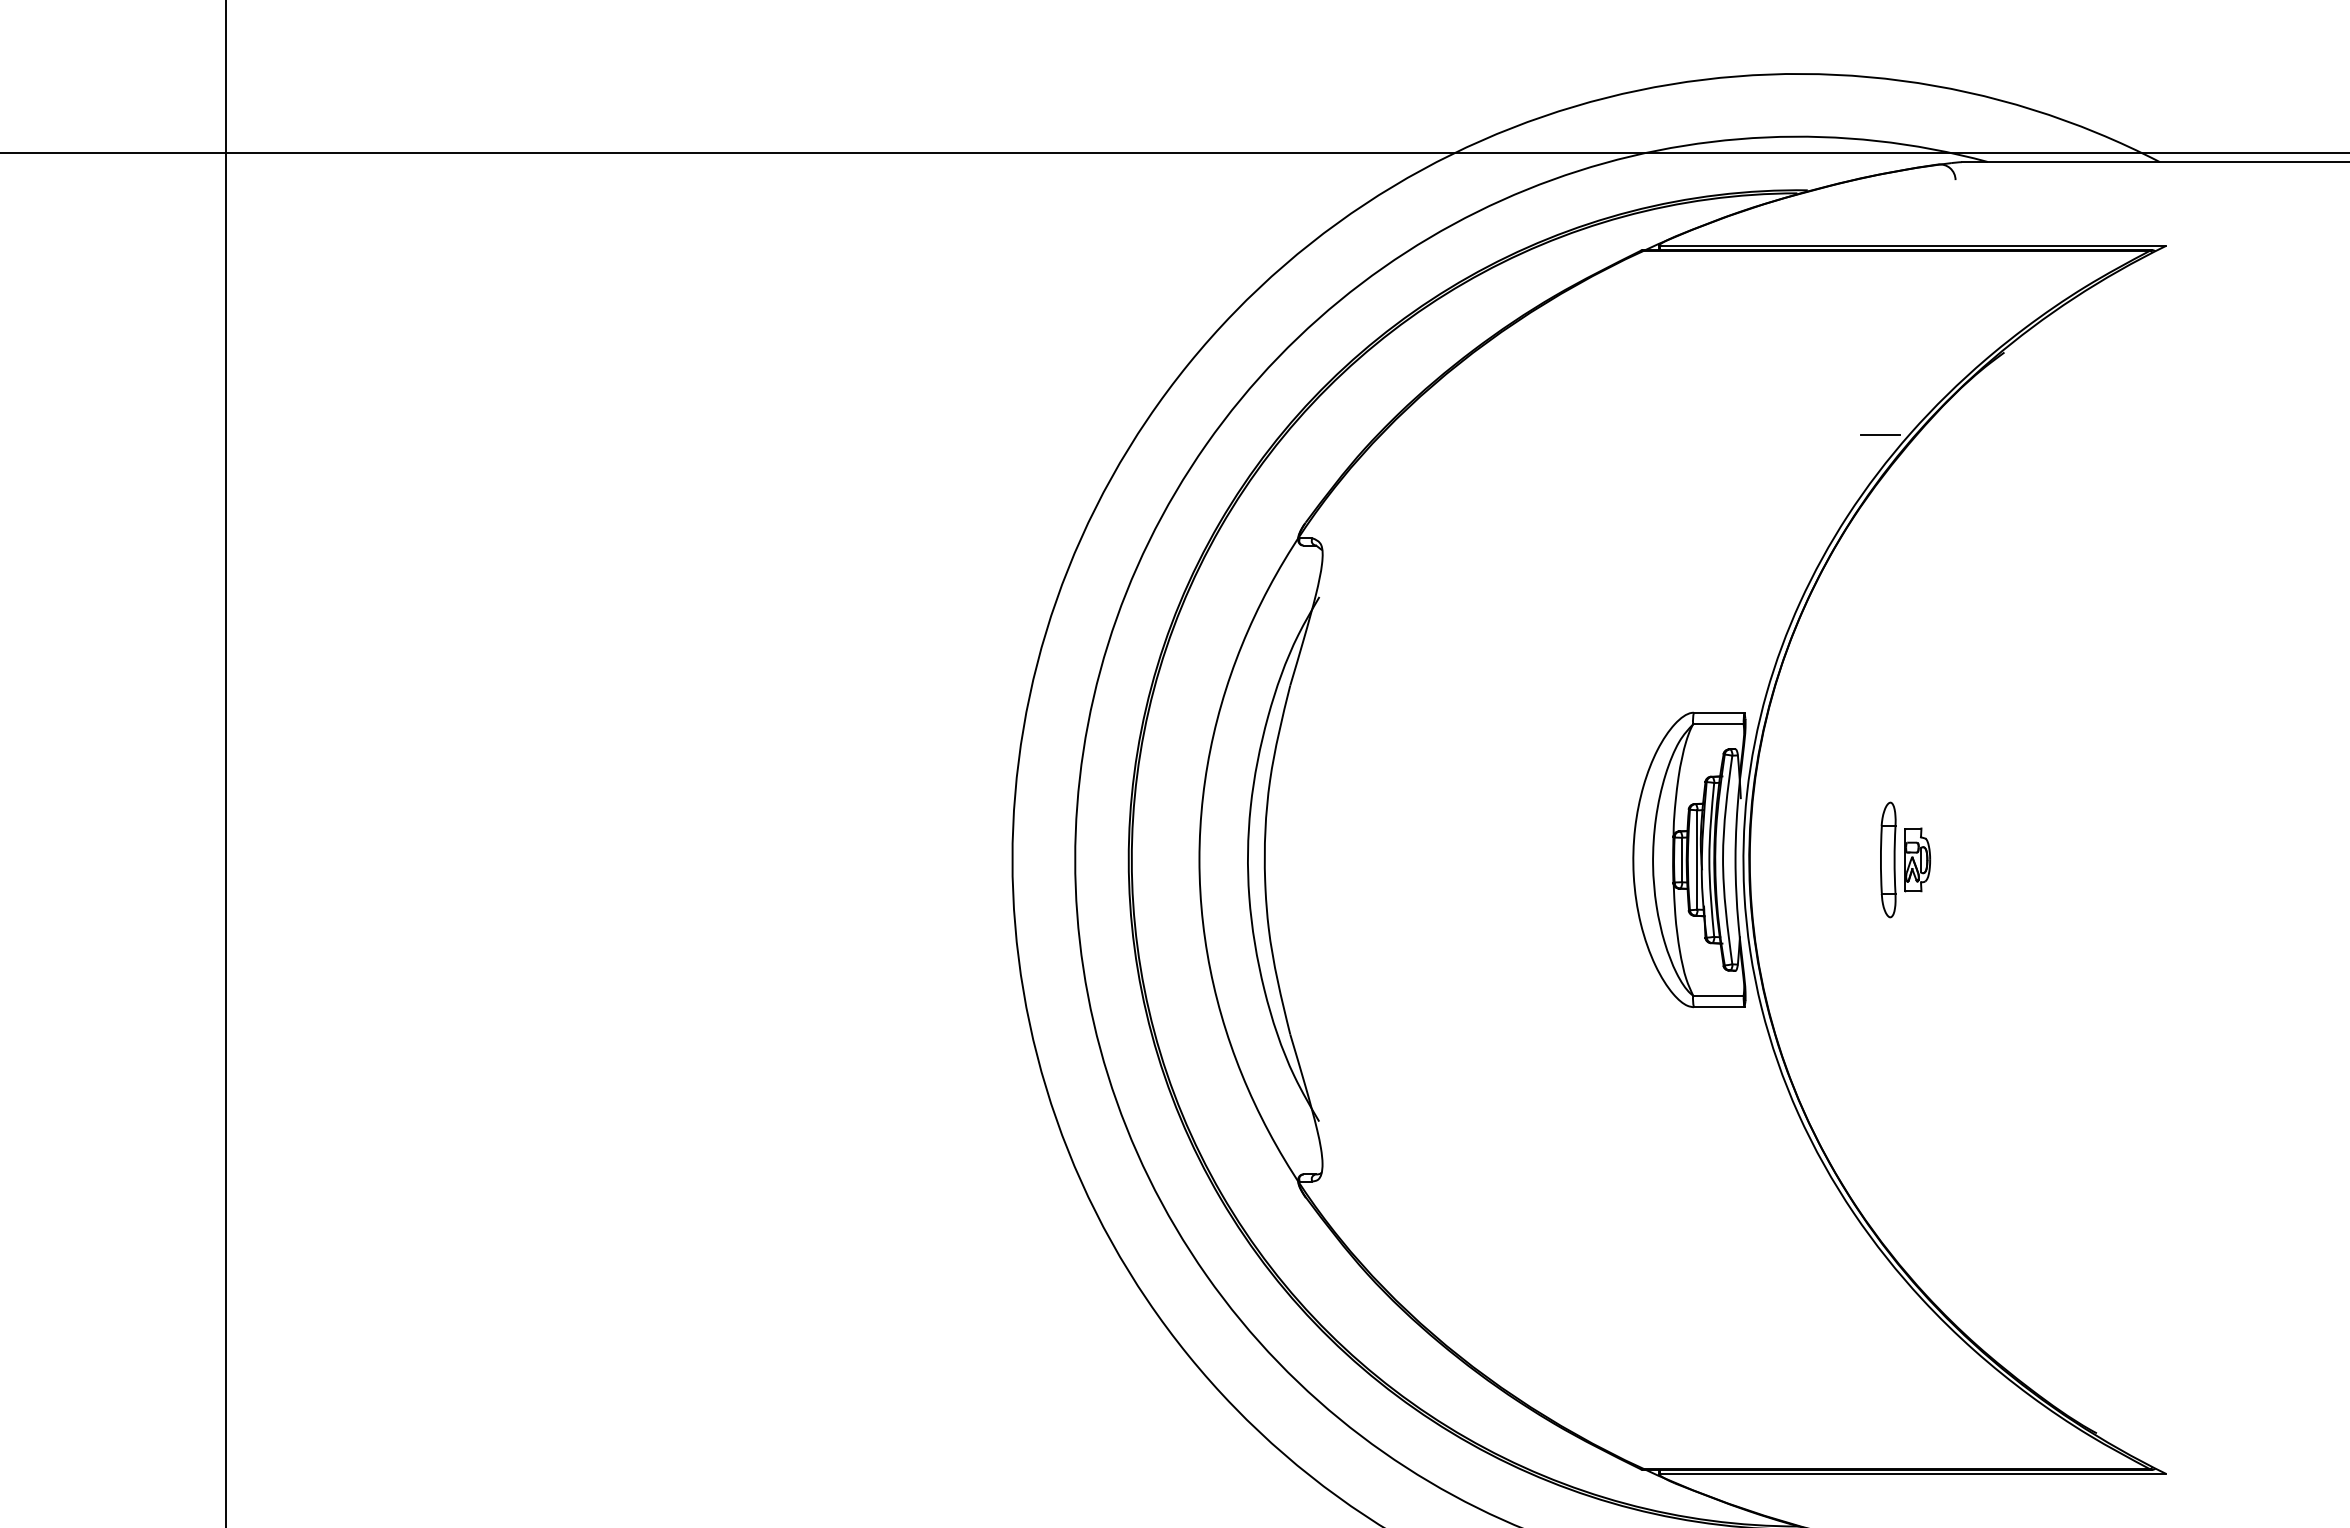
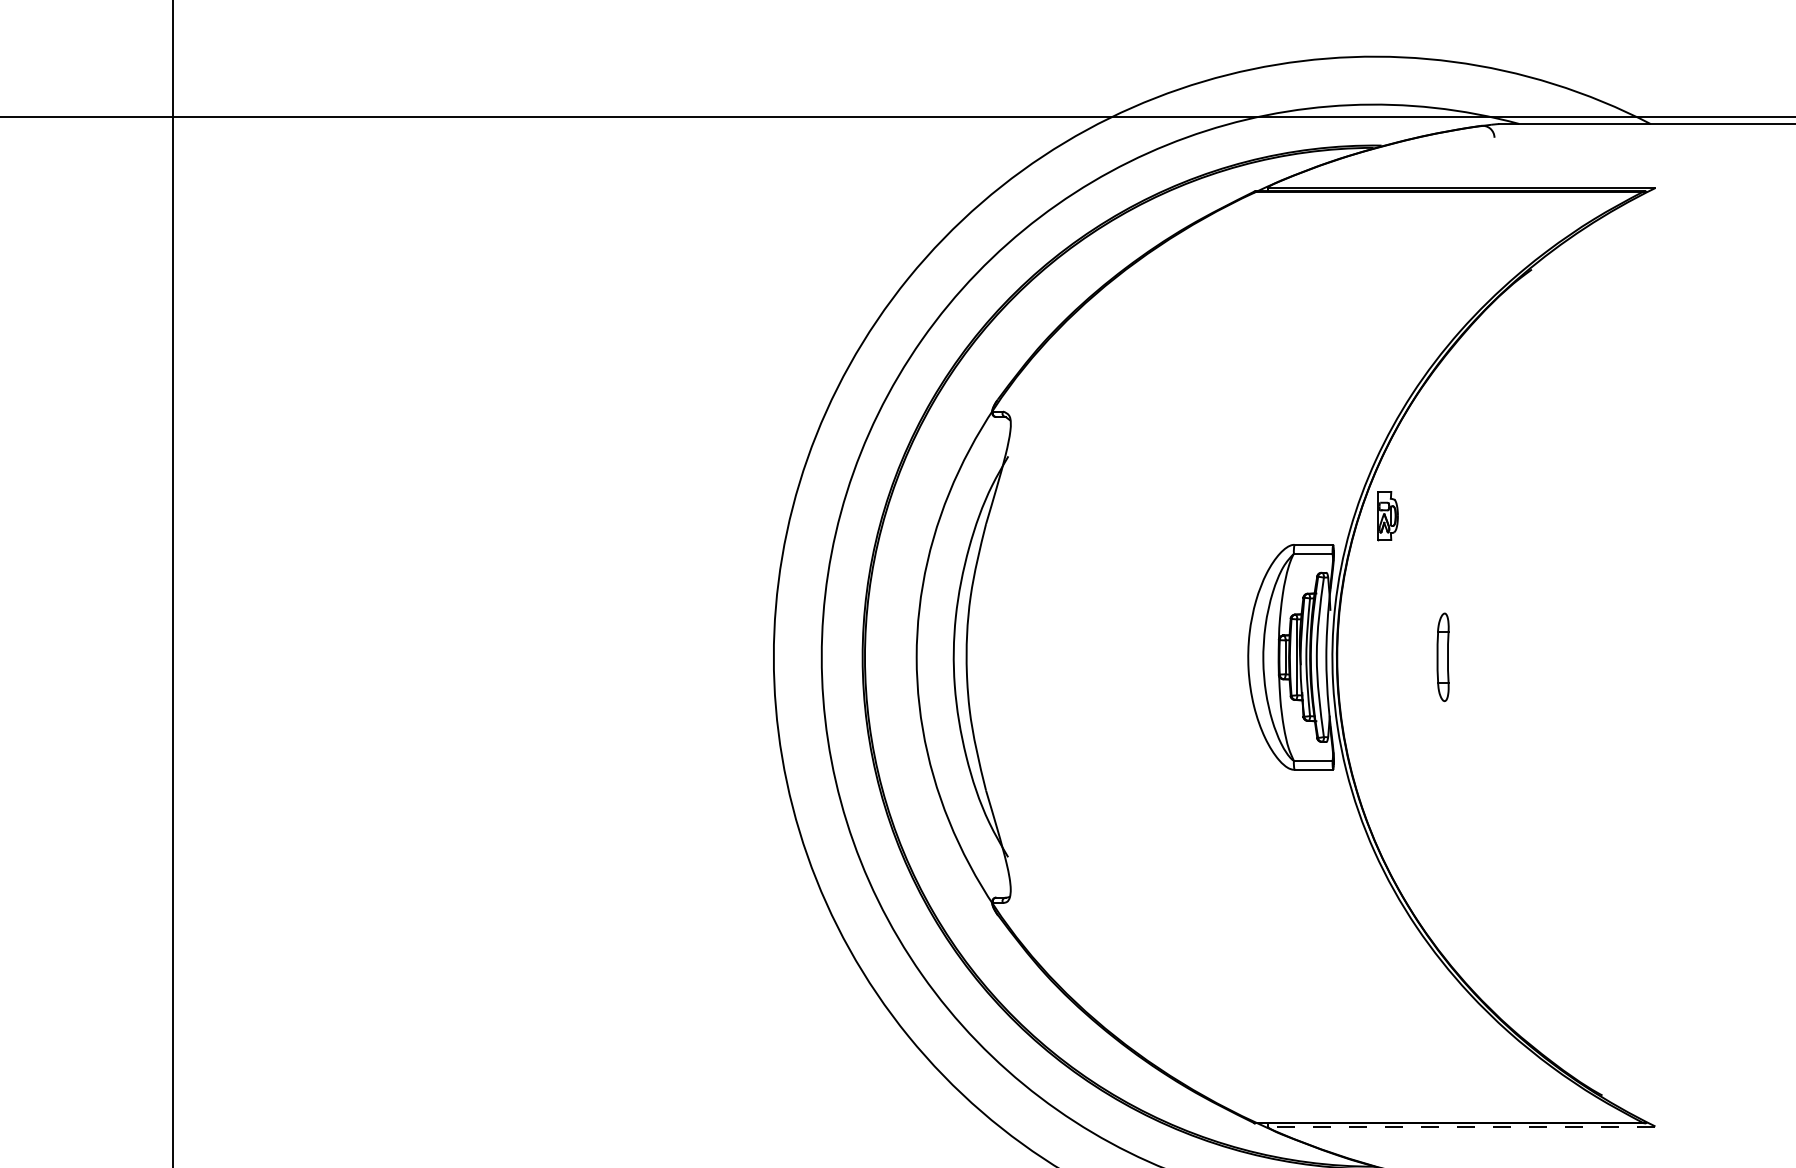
line: (1880, 435) -> (1437, 332), removed
part: (1917, 859) -> (1388, 515), moved
line: (1912, 1474) -> (1461, 1126), solid -> dashed

